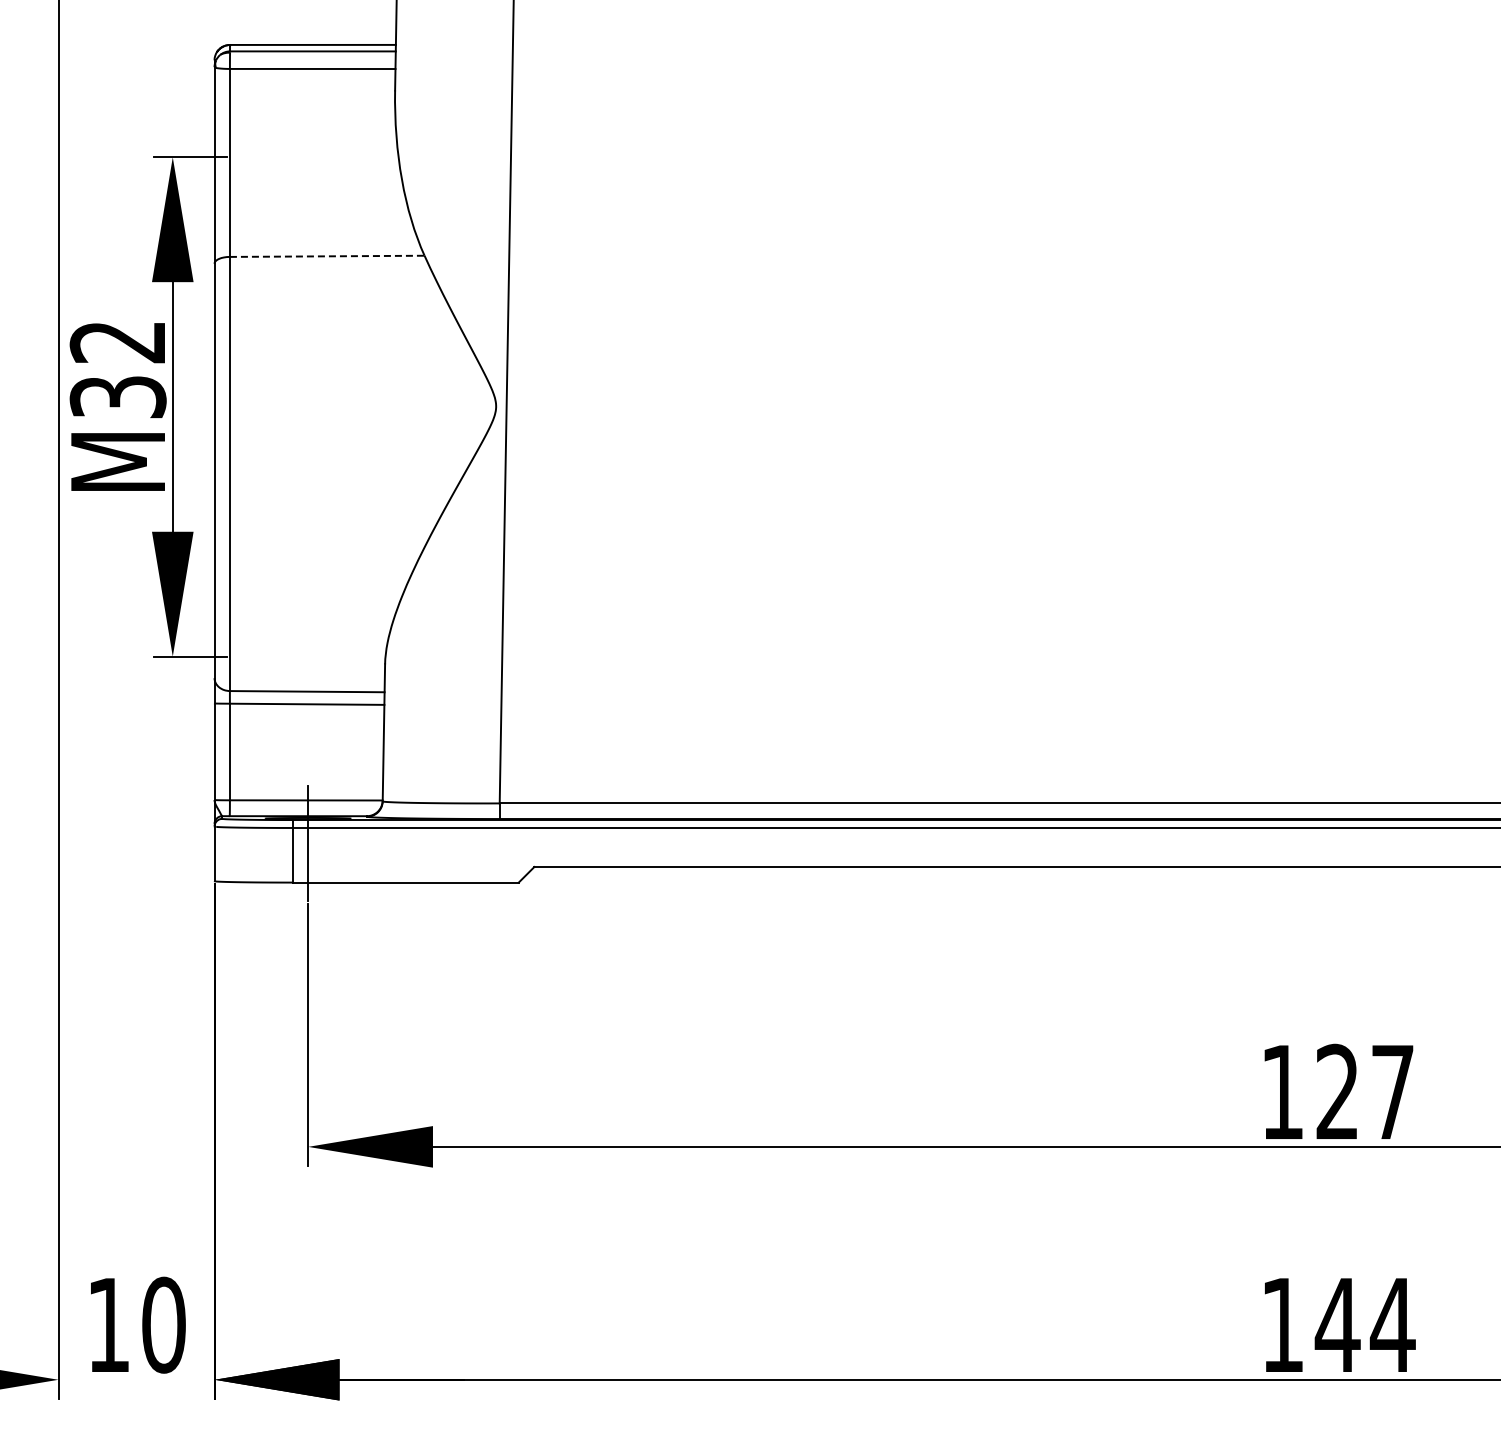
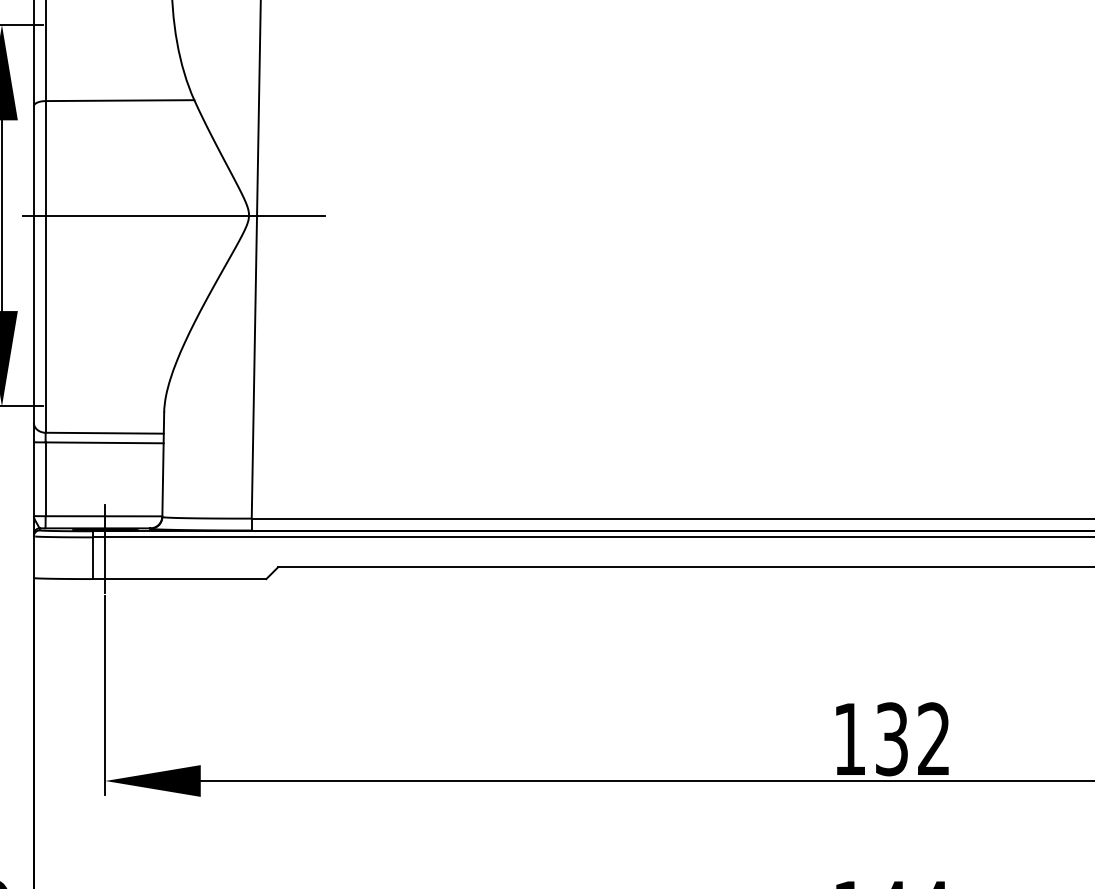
line: (327, 256) -> (120, 100), dashed -> solid
line: (397, 406) -> (173, 215), added
text: (1364, 1091) -> (912, 738), 127 -> 132

